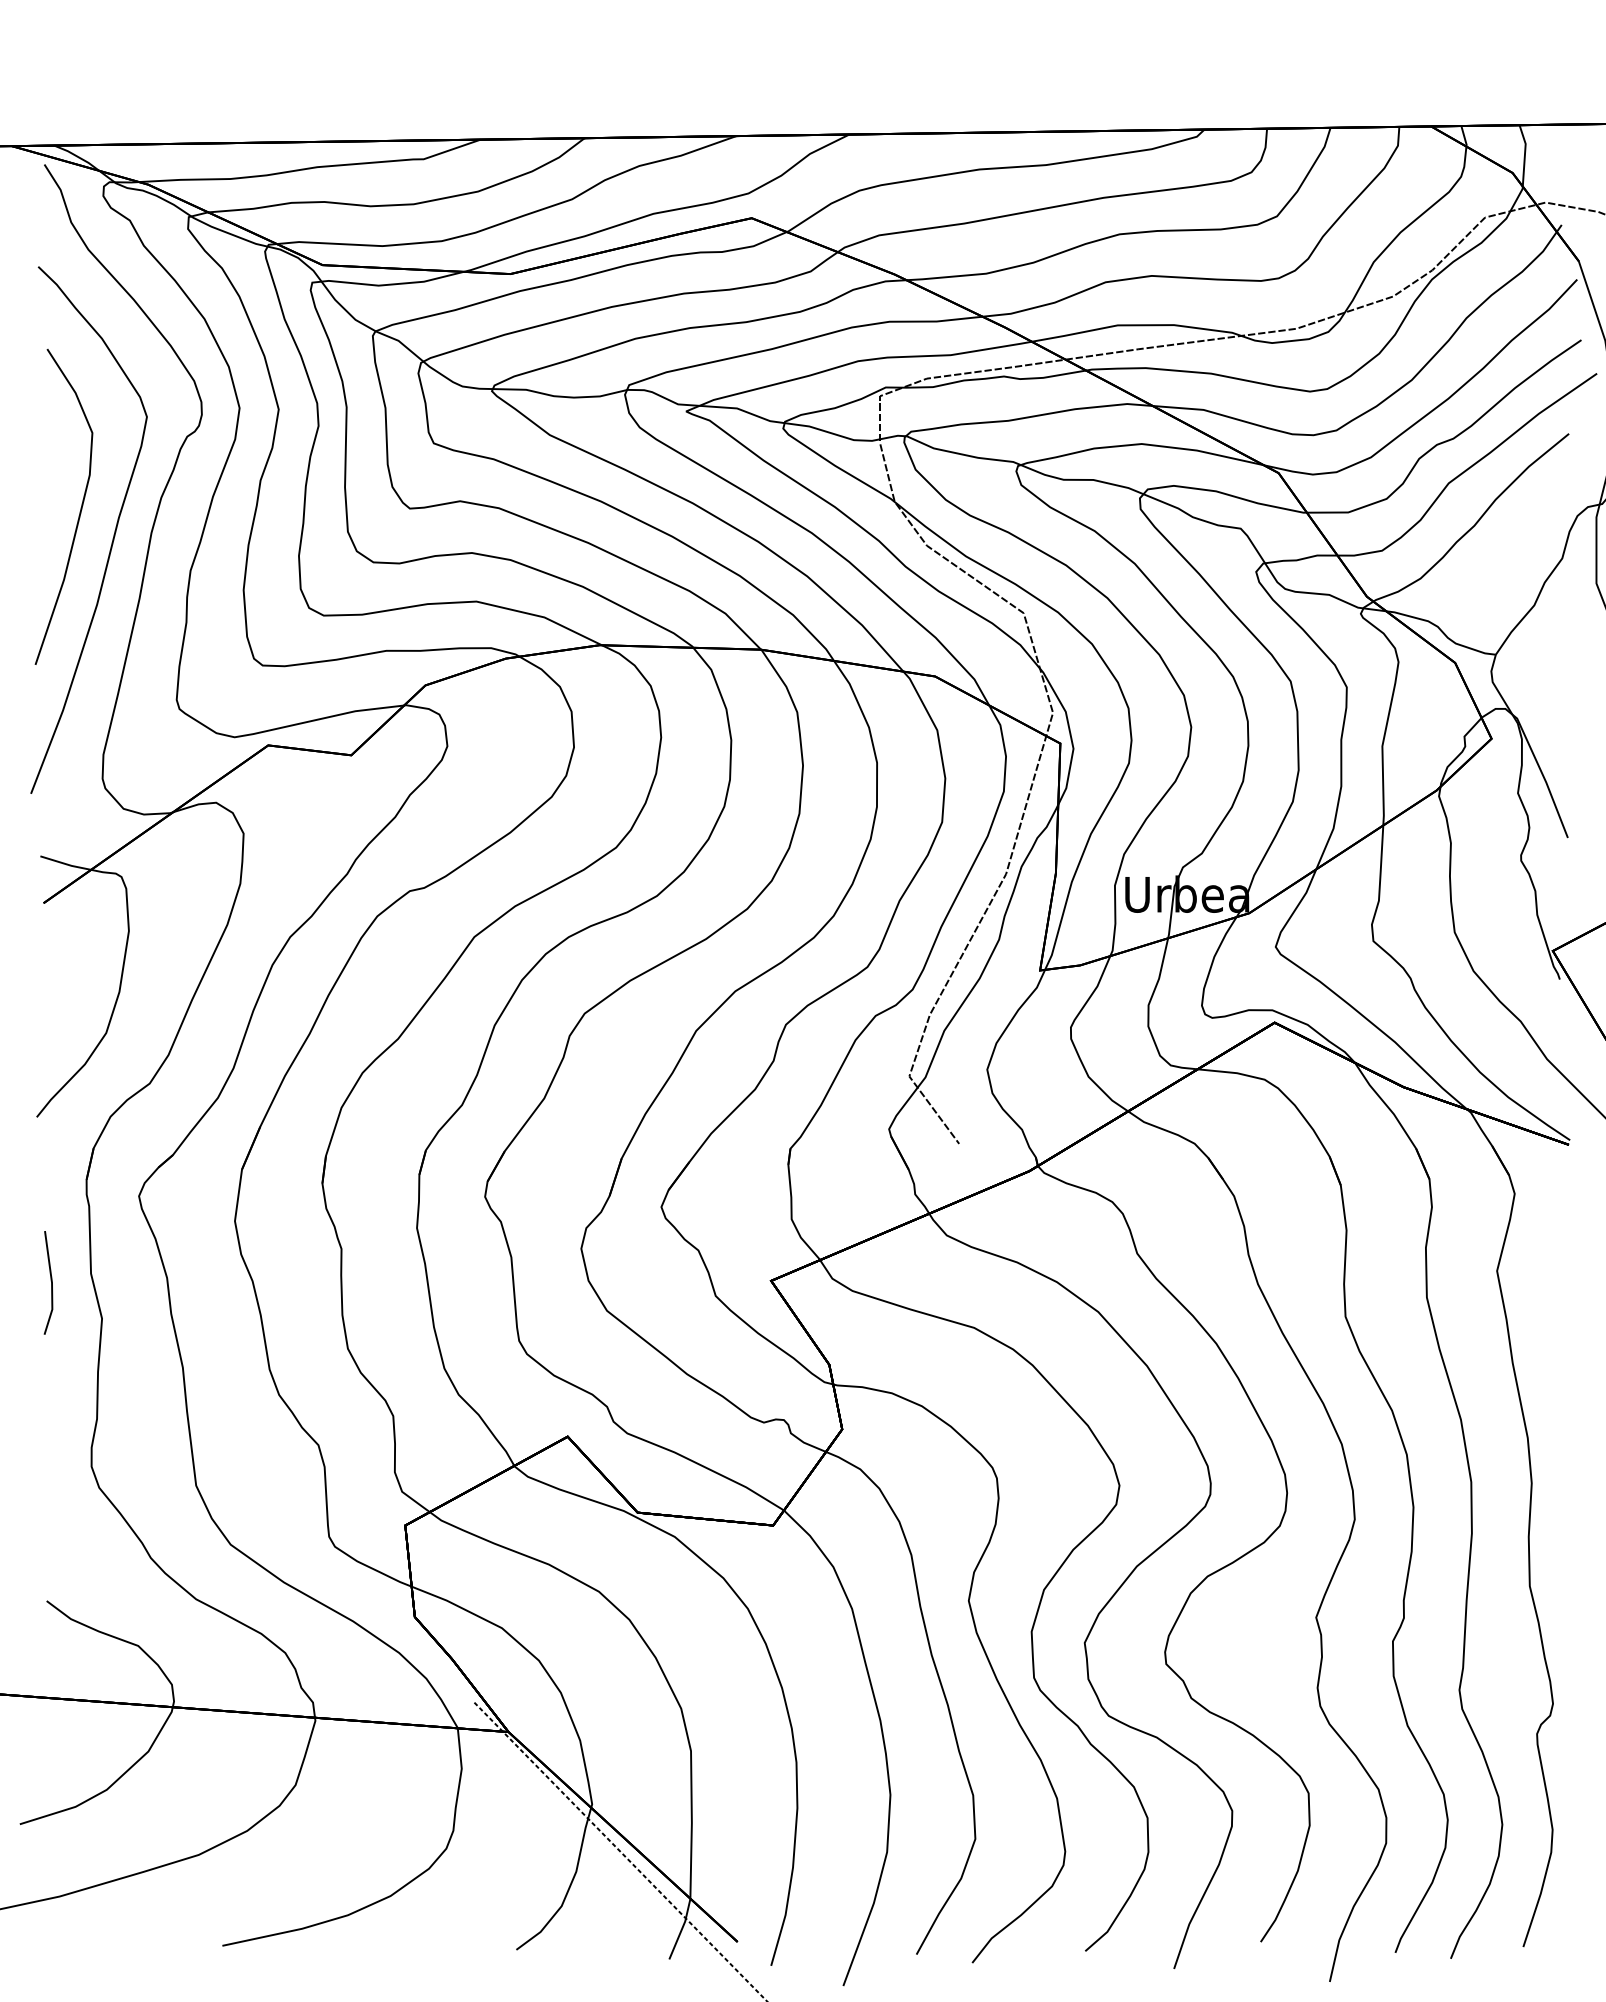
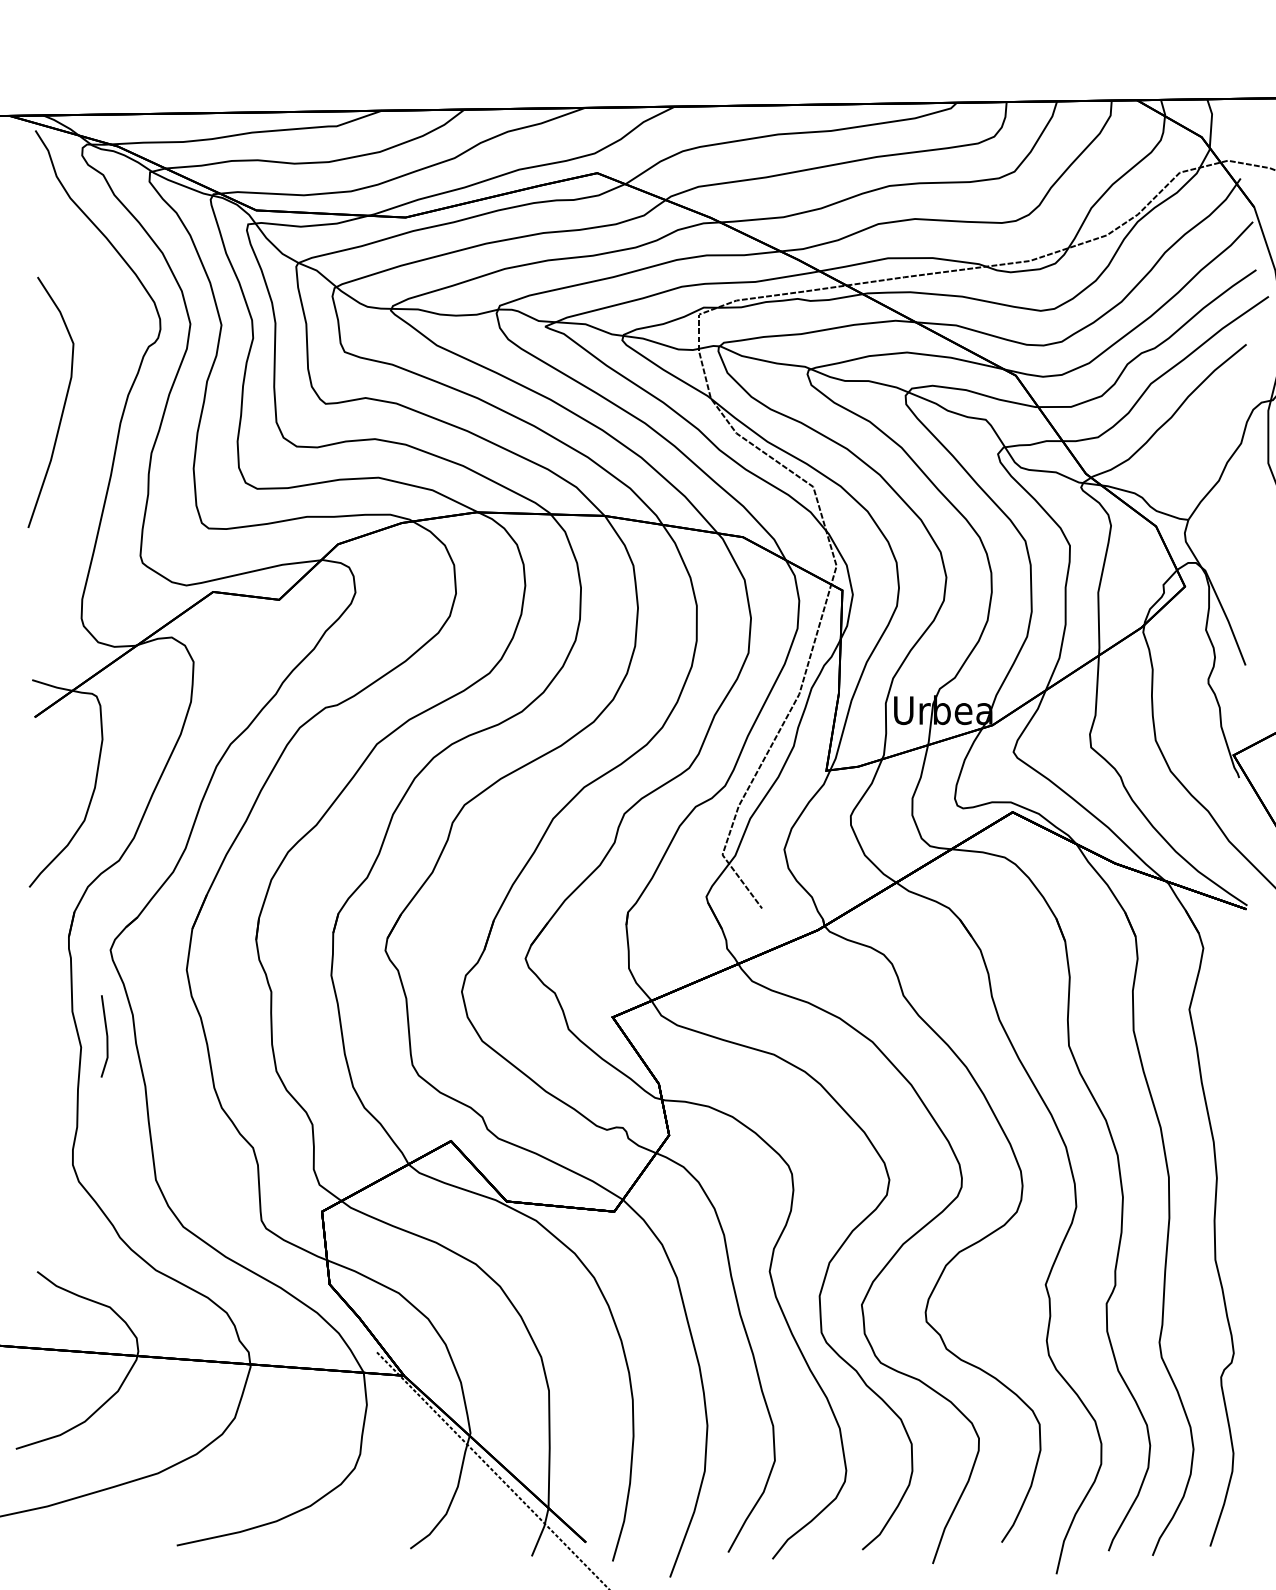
curve: (113, 534) -> (90, 424), removed
line: (50, 1280) -> (106, 1034), moved

